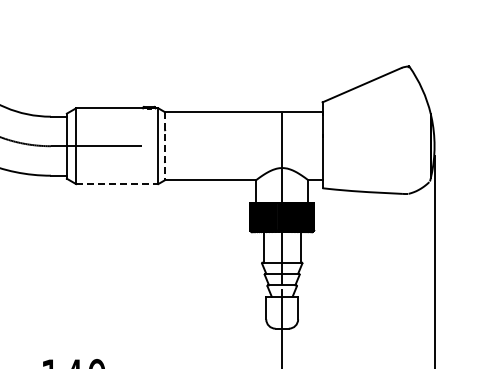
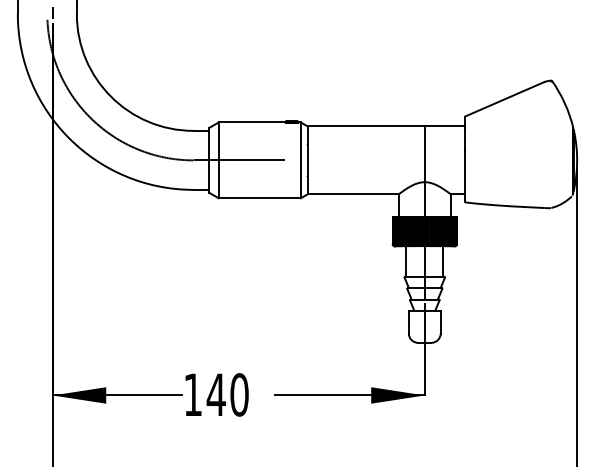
line: (164, 146) -> (307, 160), dashed -> solid
line: (117, 184) -> (260, 198), dashed -> solid

